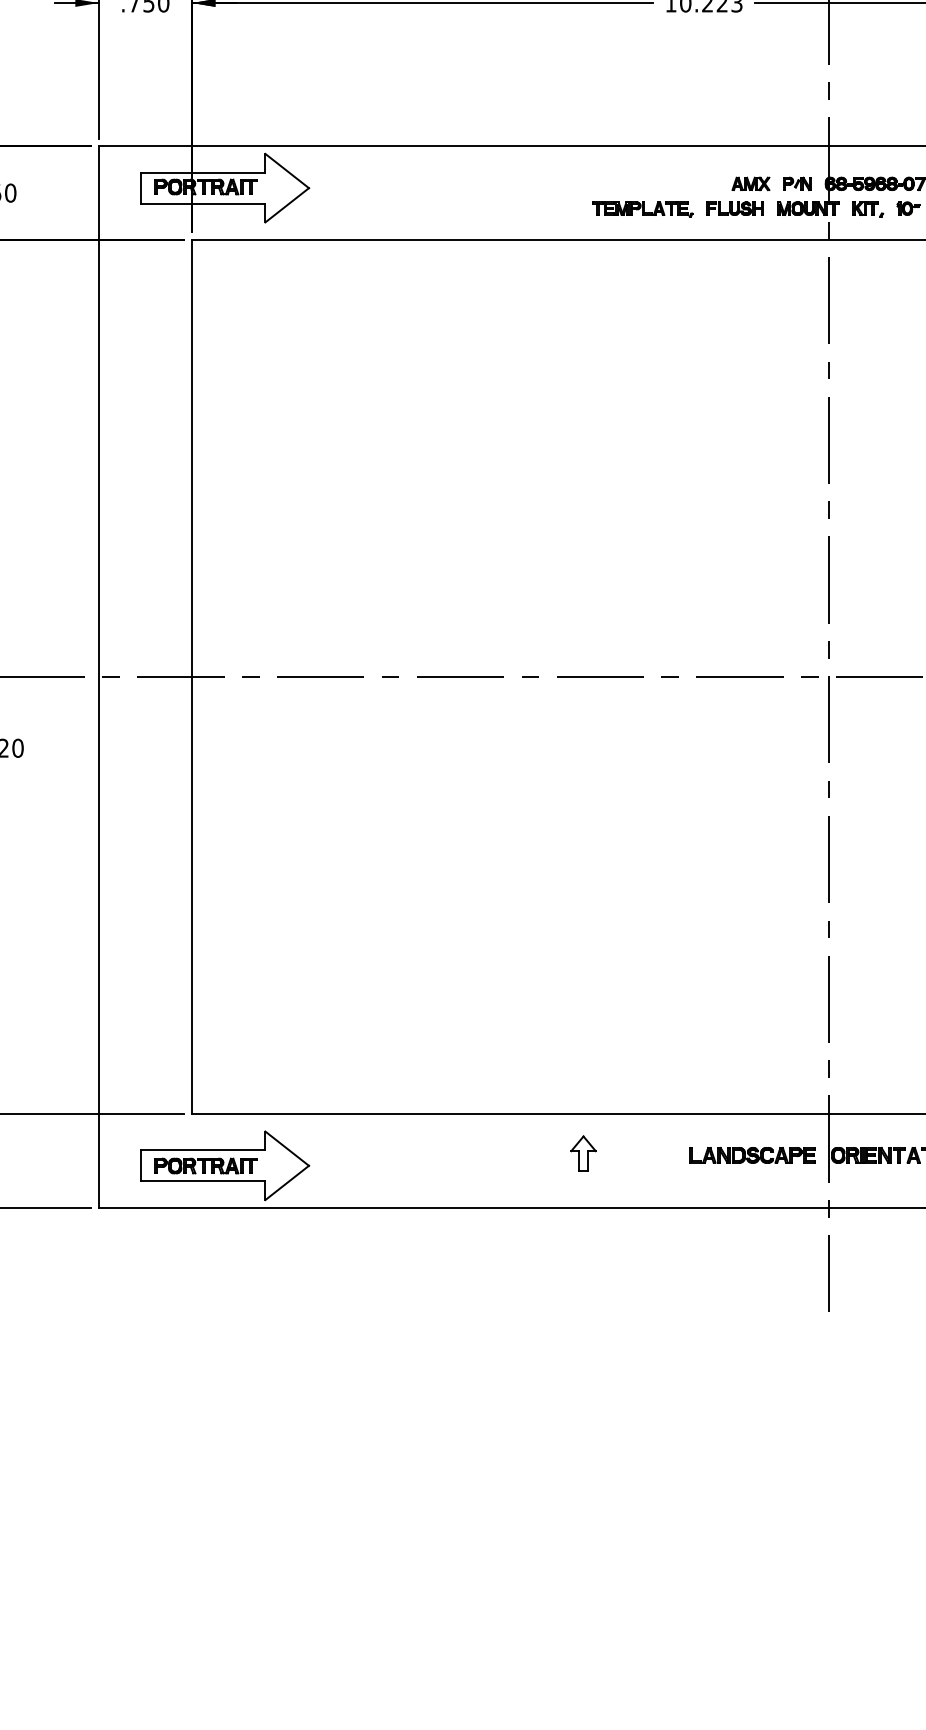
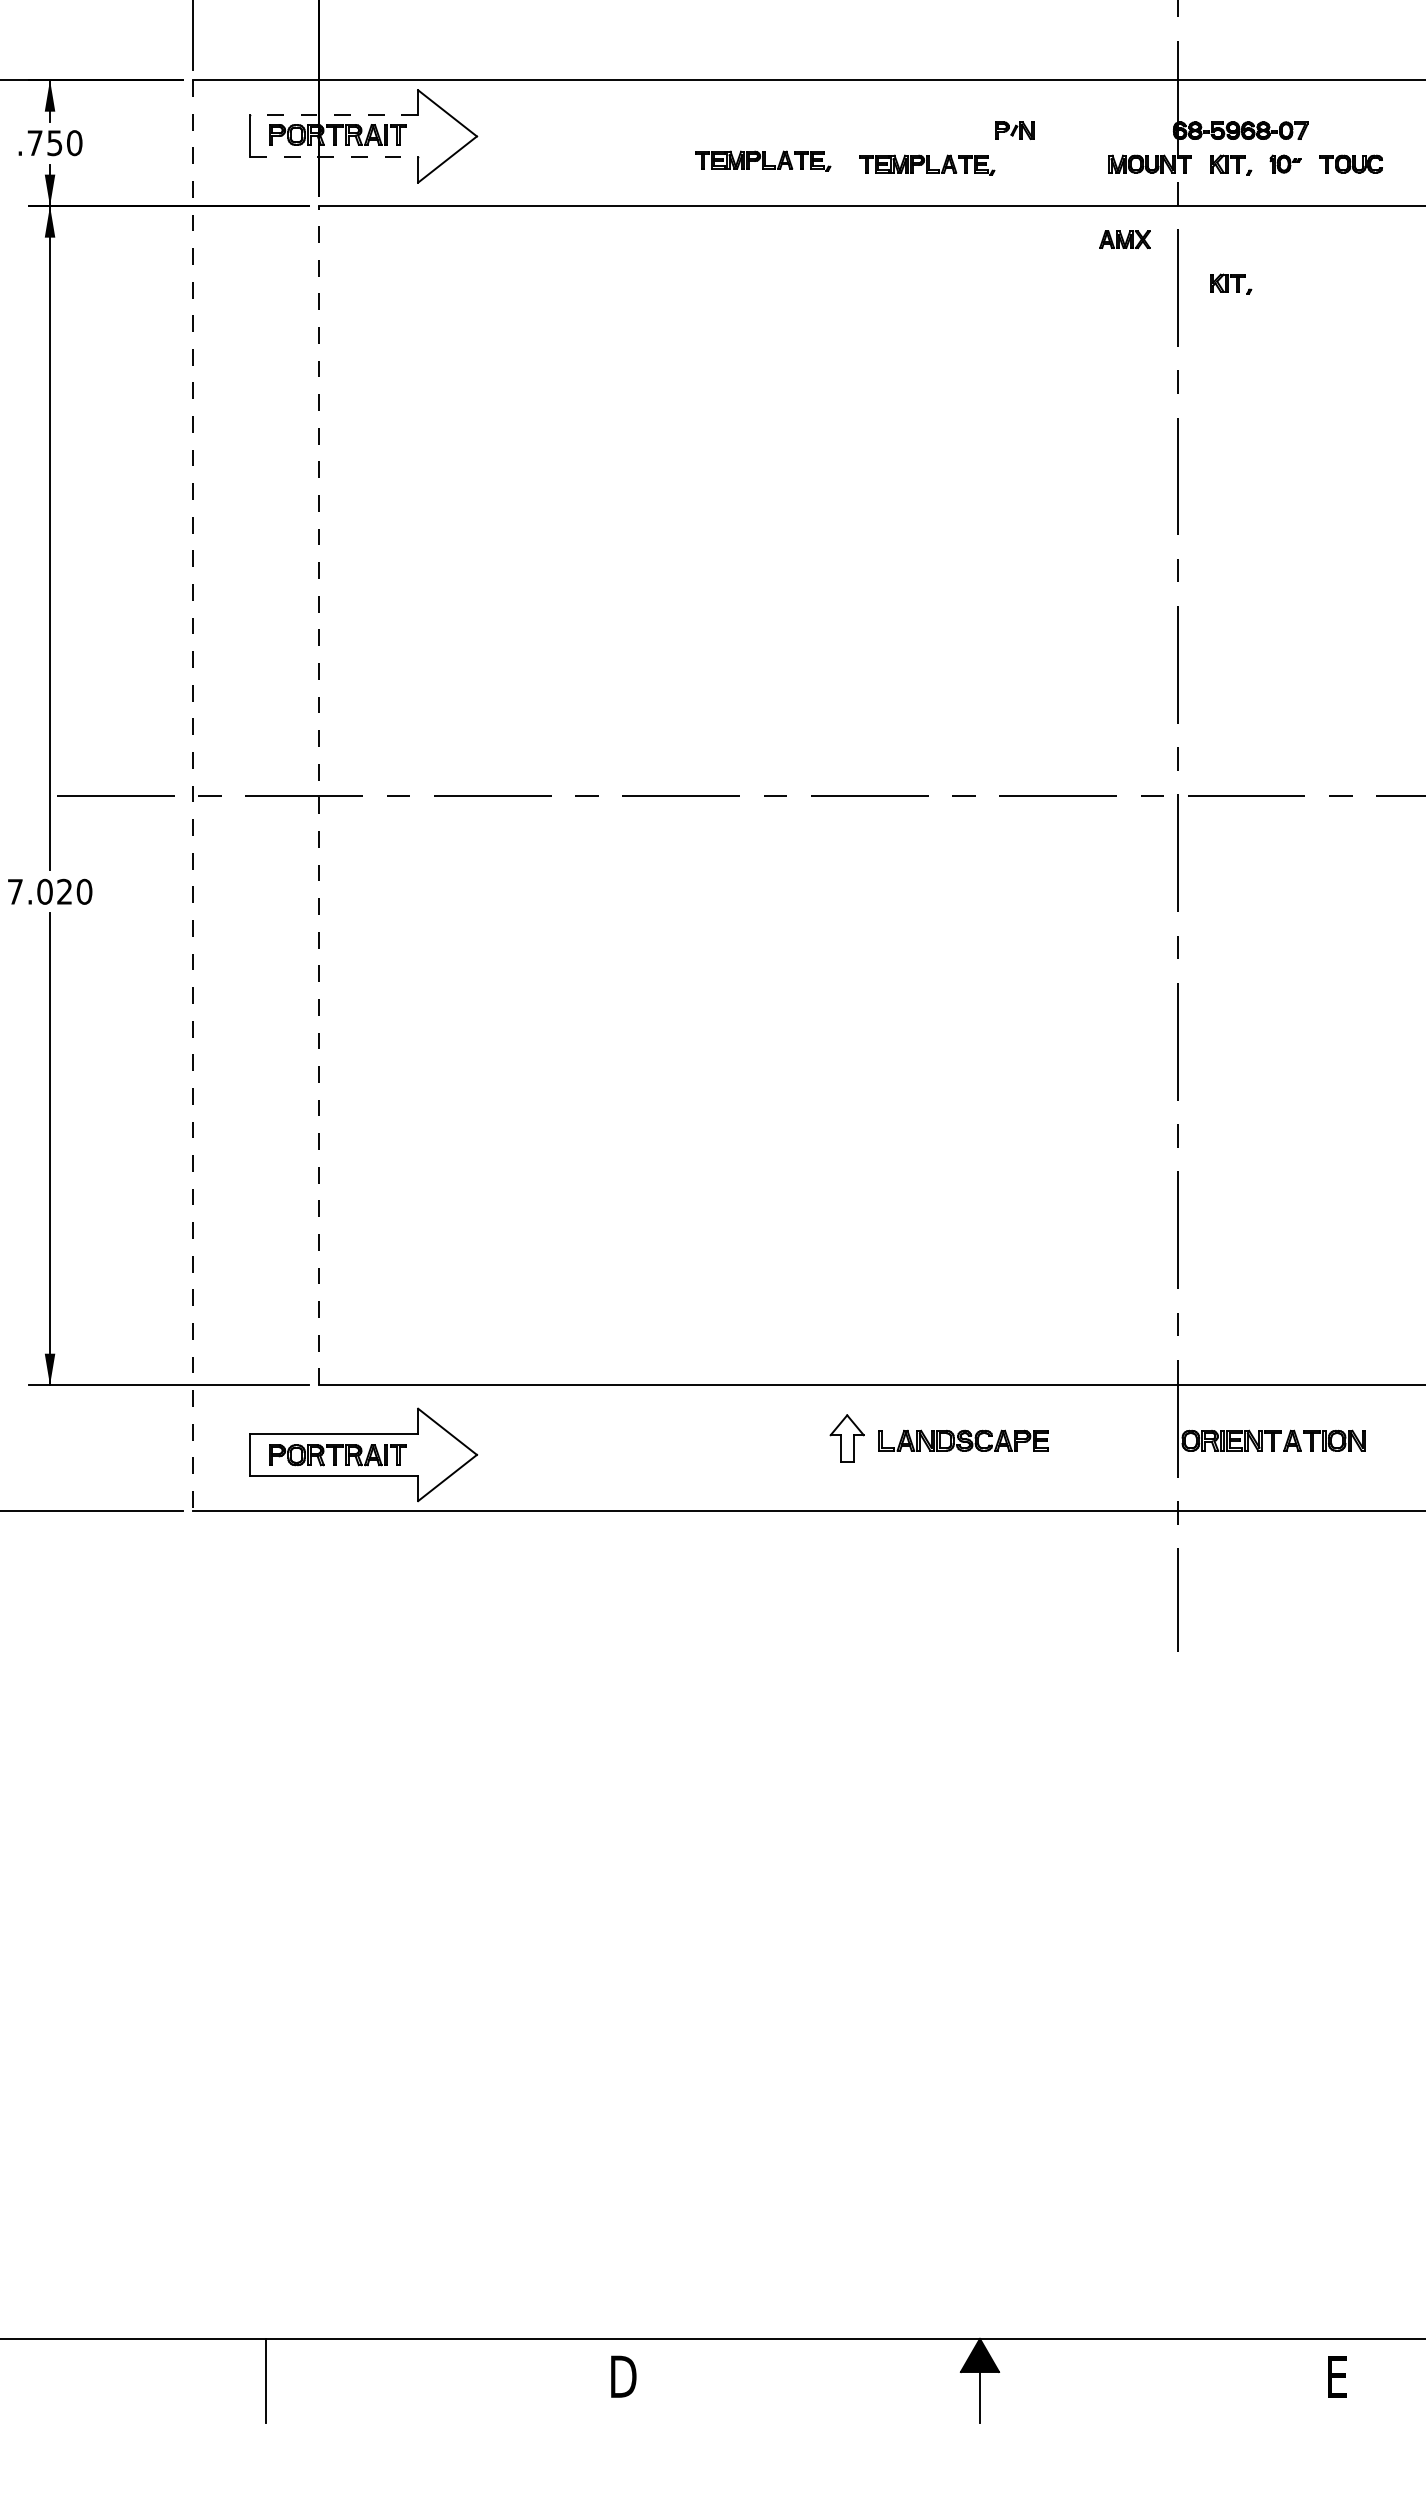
line: (203, 172) -> (334, 115), solid -> dashed
part: (750, 183) -> (1124, 239), moved
part: (797, 183) -> (1014, 130), moved
line: (203, 203) -> (334, 157), solid -> dashed
part: (521, 206) -> (763, 160), added
part: (735, 208) -> (1051, 163), removed
part: (868, 297) -> (1231, 283), added
line: (98, 676) -> (193, 795), solid -> dashed
line: (192, 676) -> (319, 795), solid -> dashed
part: (752, 1155) -> (963, 1440), moved

